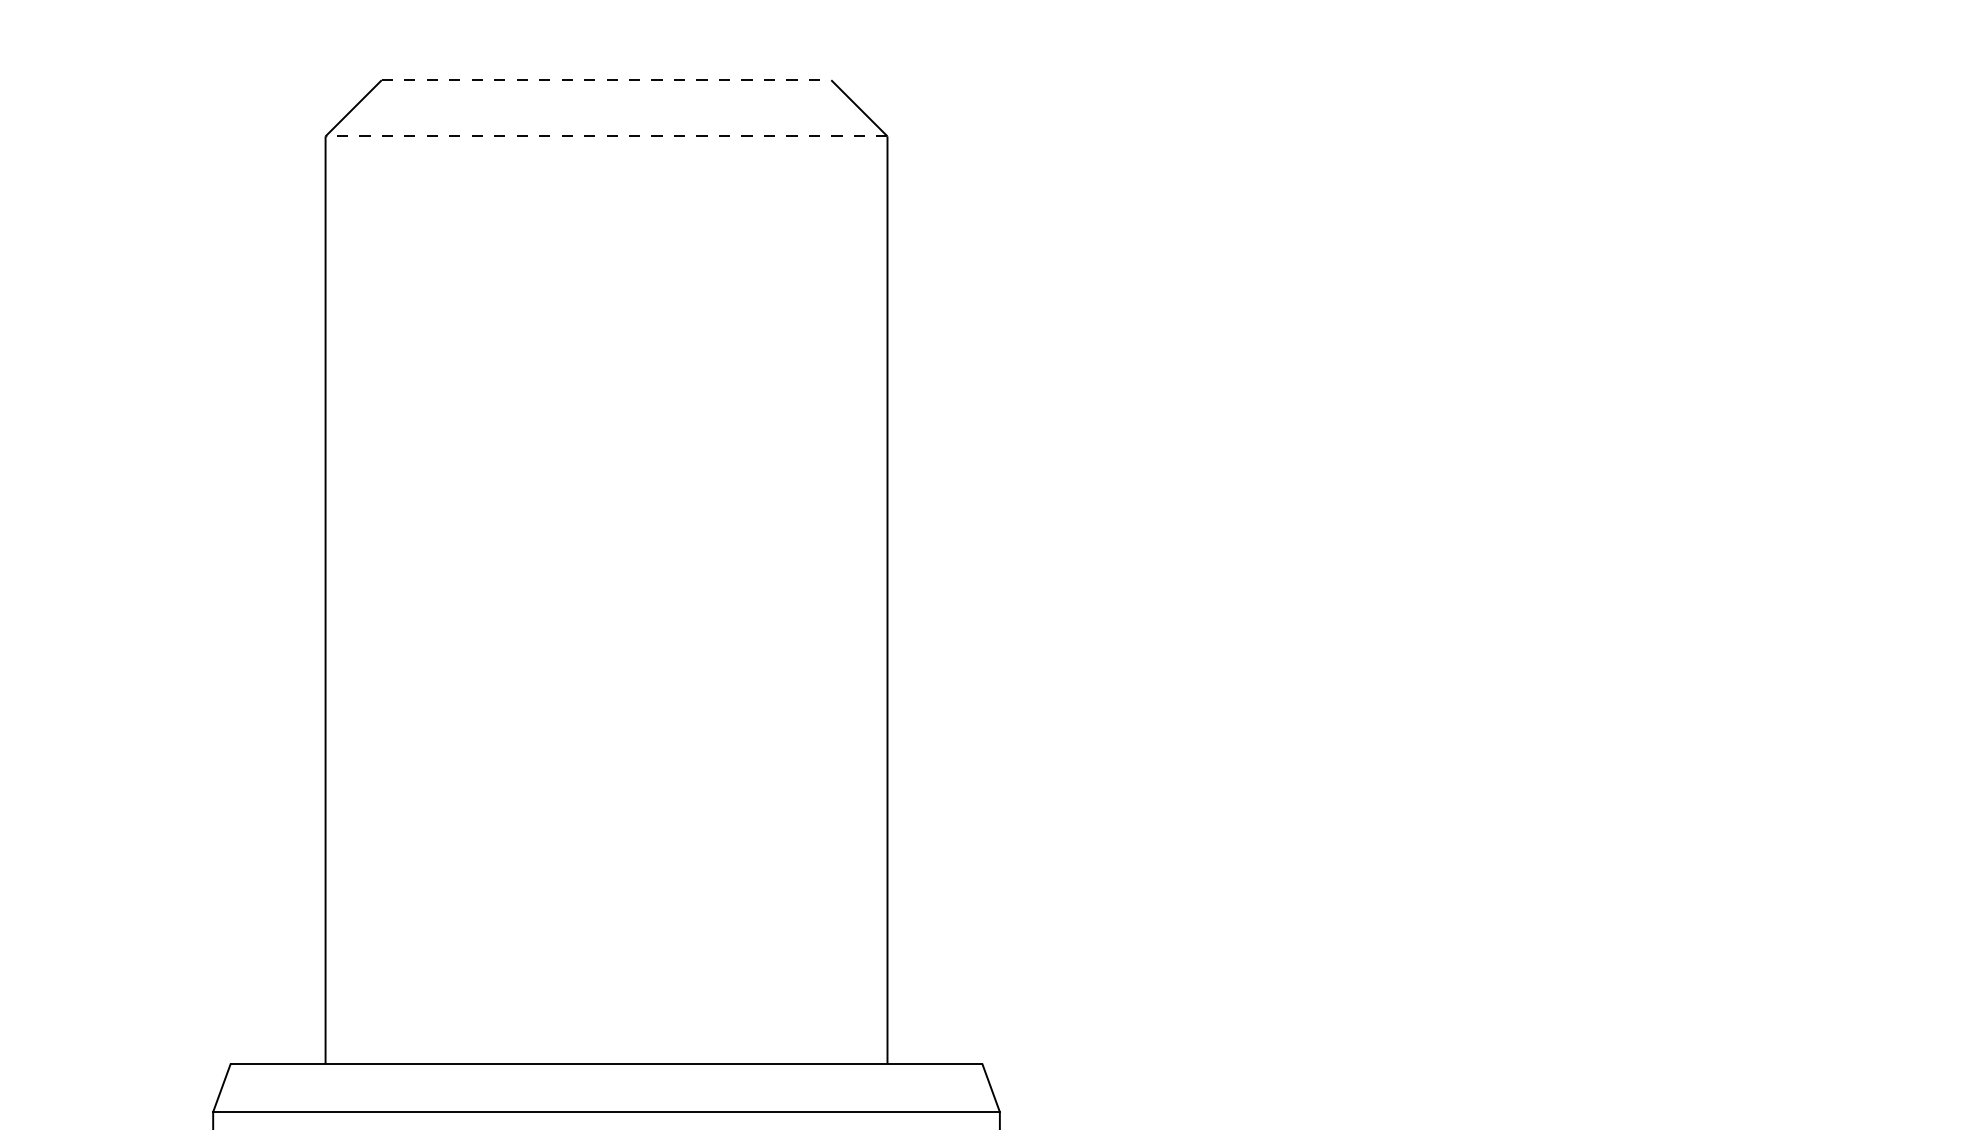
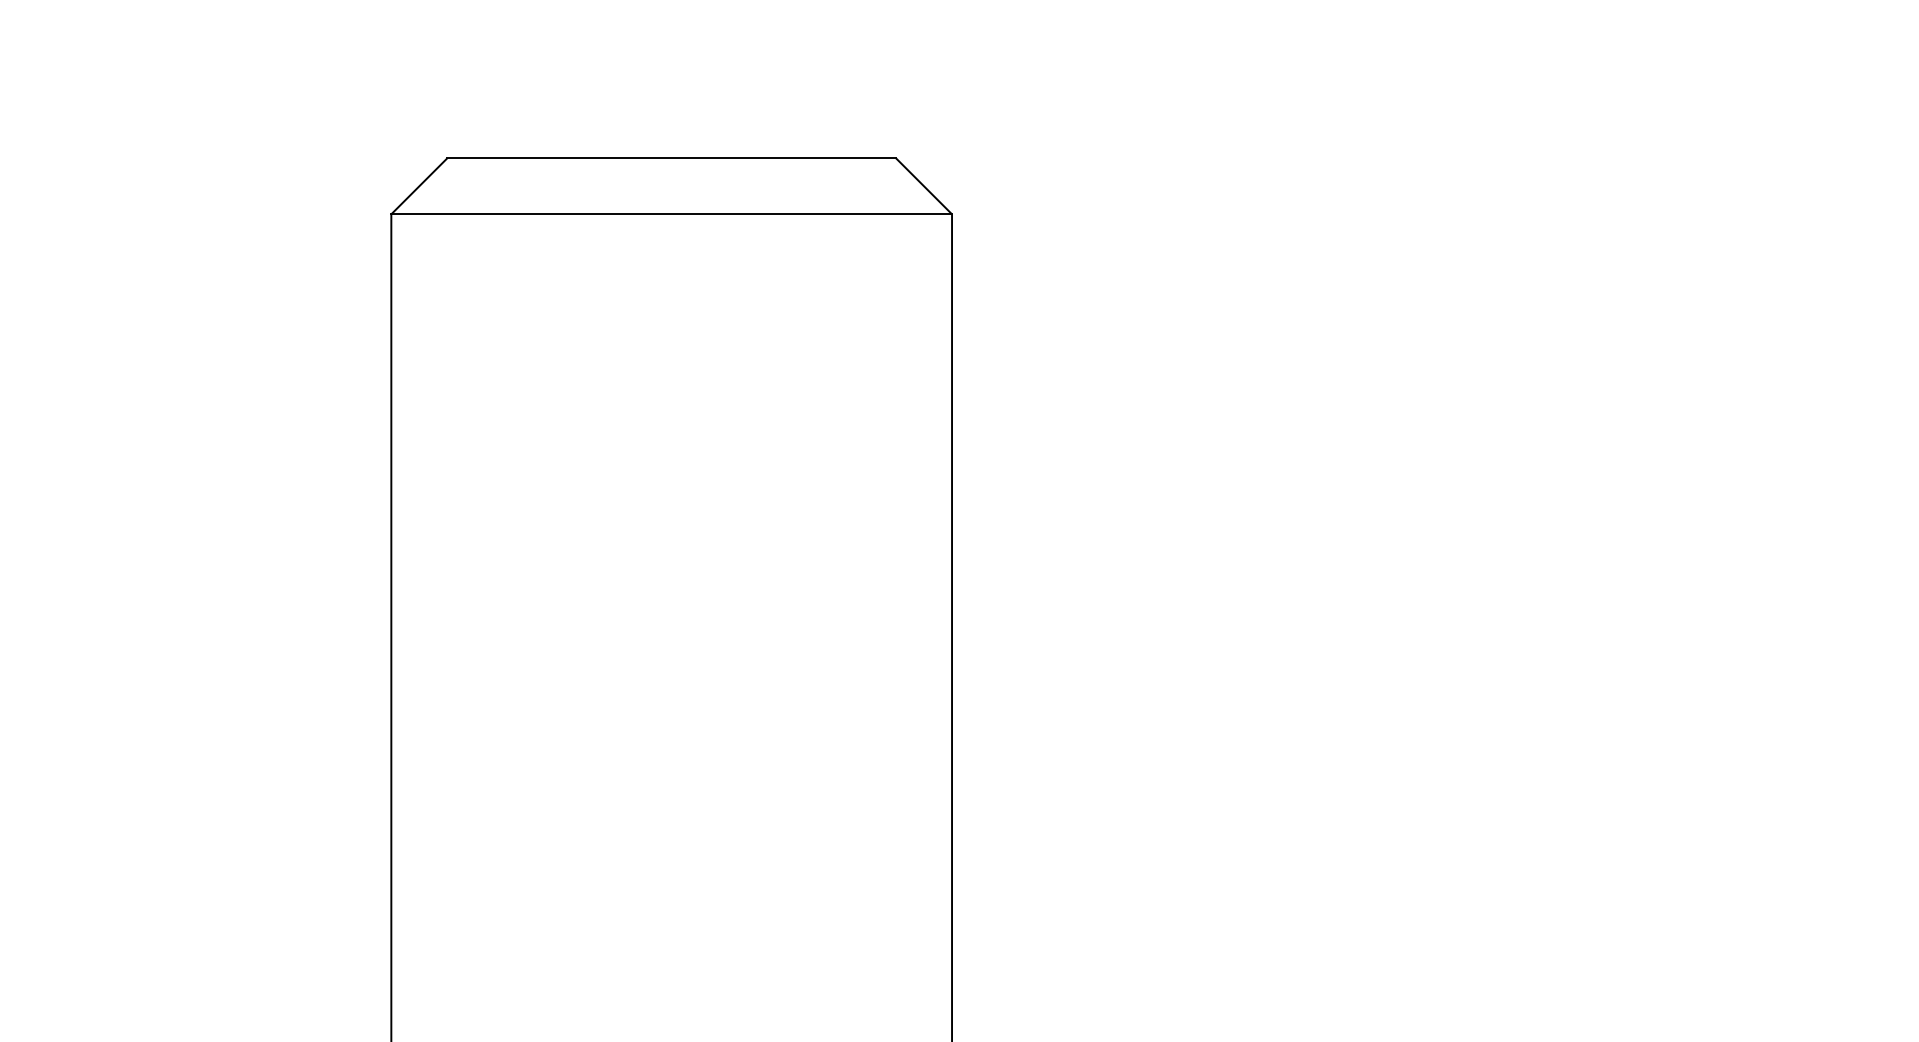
line: (606, 80) -> (671, 158), dashed -> solid
line: (606, 136) -> (671, 214), dashed -> solid

